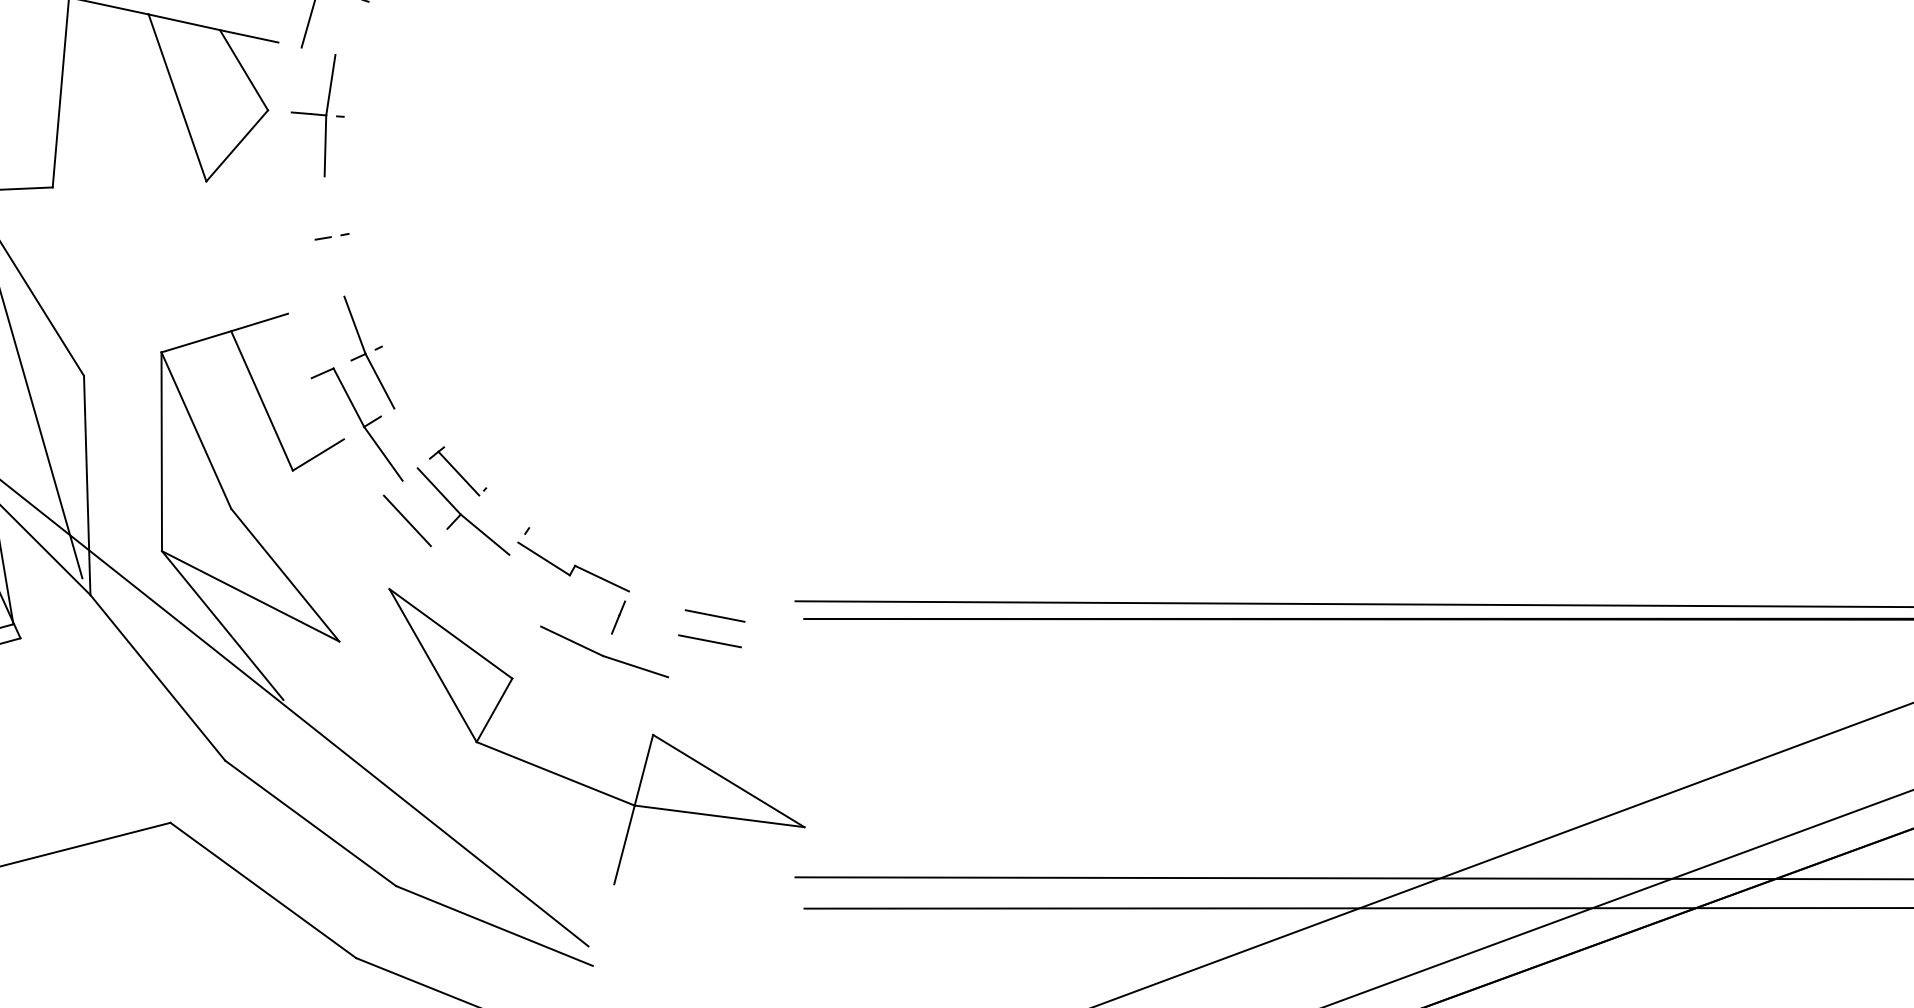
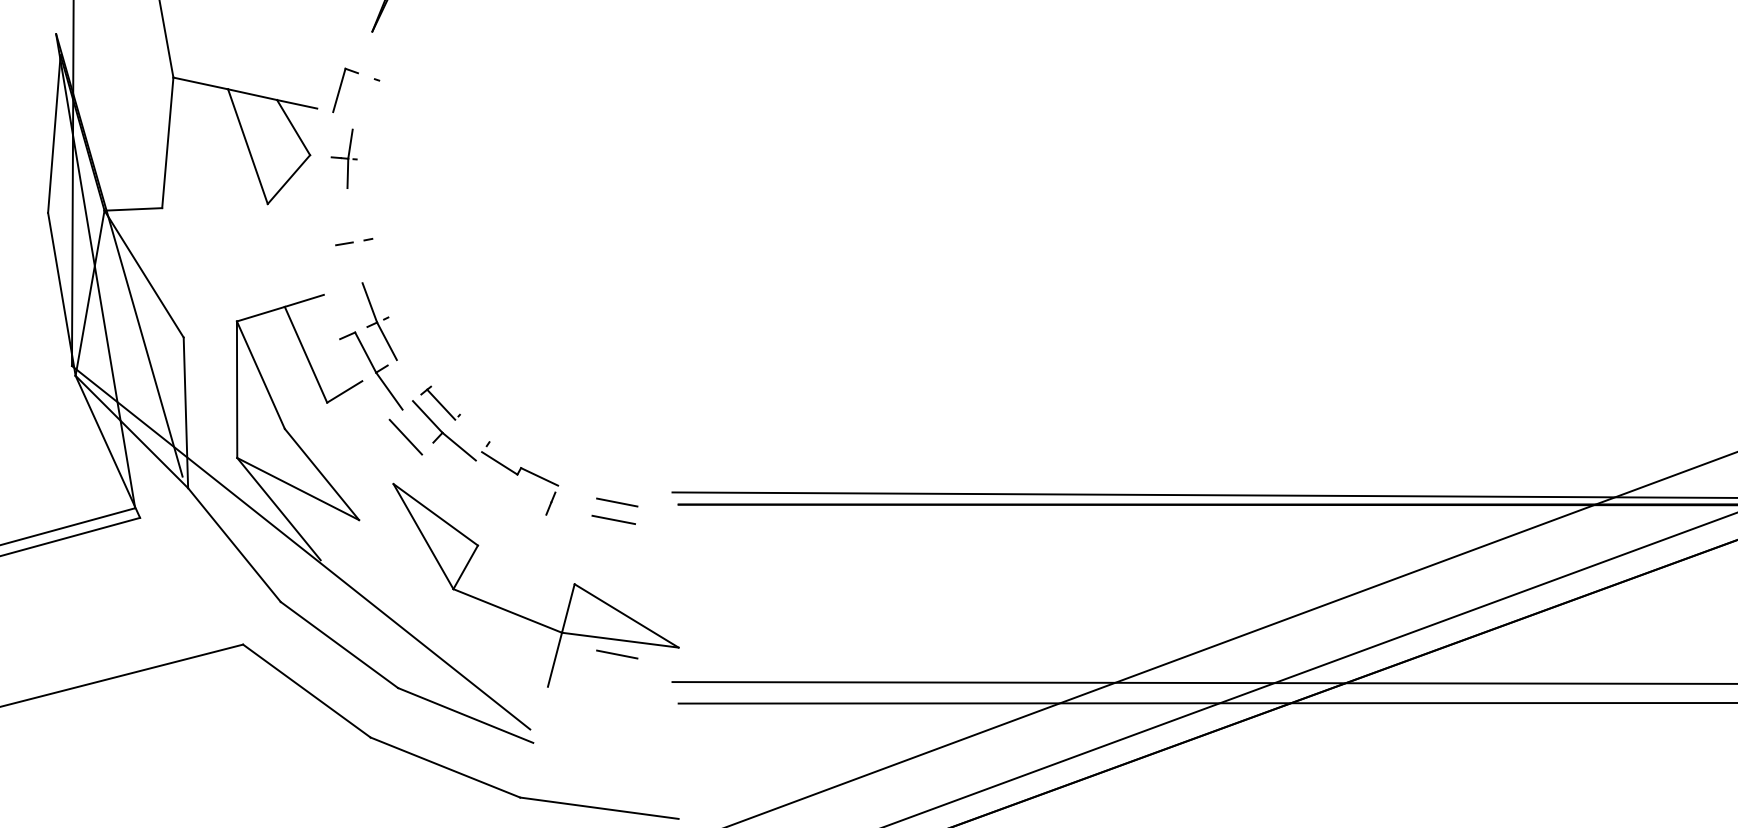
part: (316, 115) -> (343, 158), size x0.7
part: (331, 236) -> (353, 241), size x1.6
part: (603, 650) -> (540, 526), removed
line: (715, 837) -> (617, 654), added

